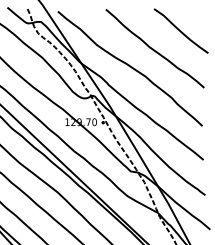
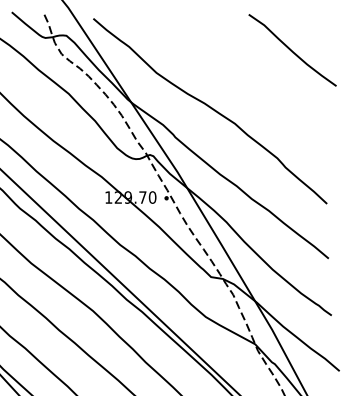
curve: (153, 48) -> (247, 78), removed

